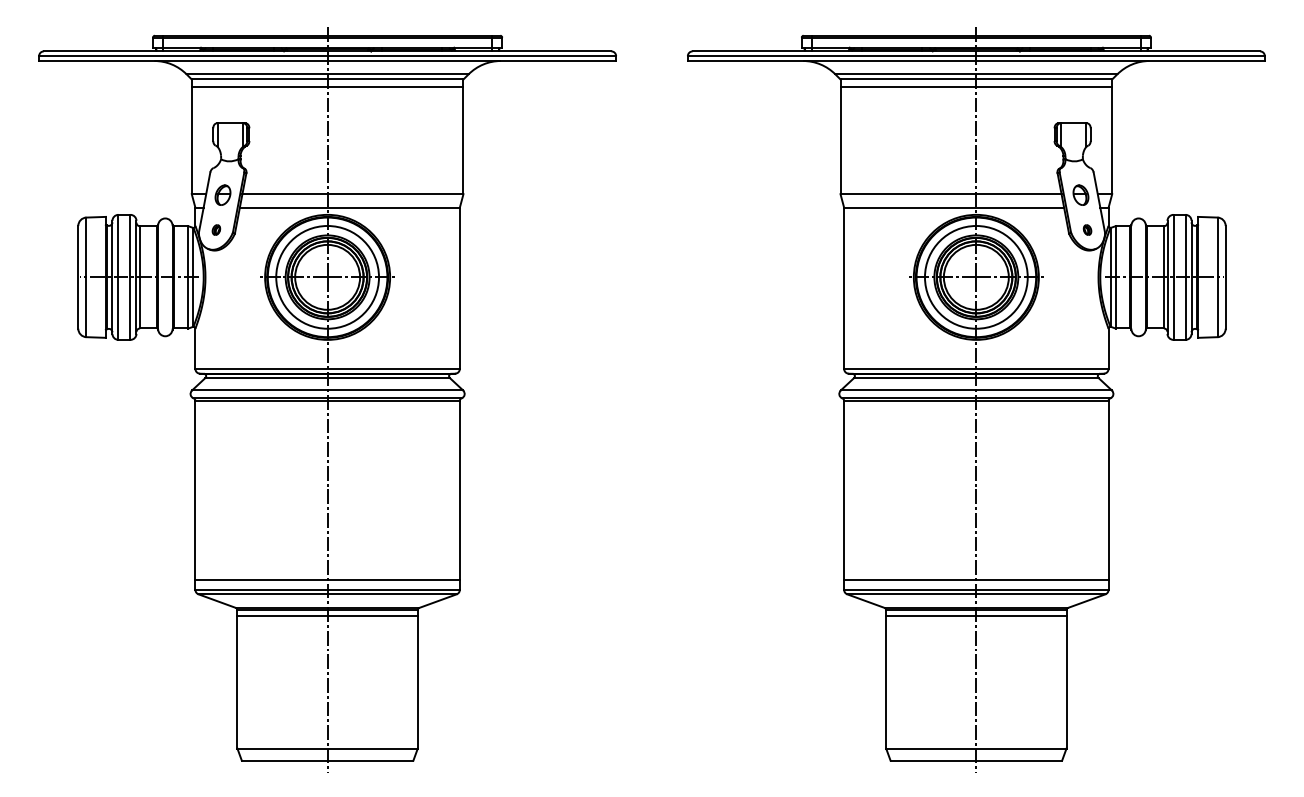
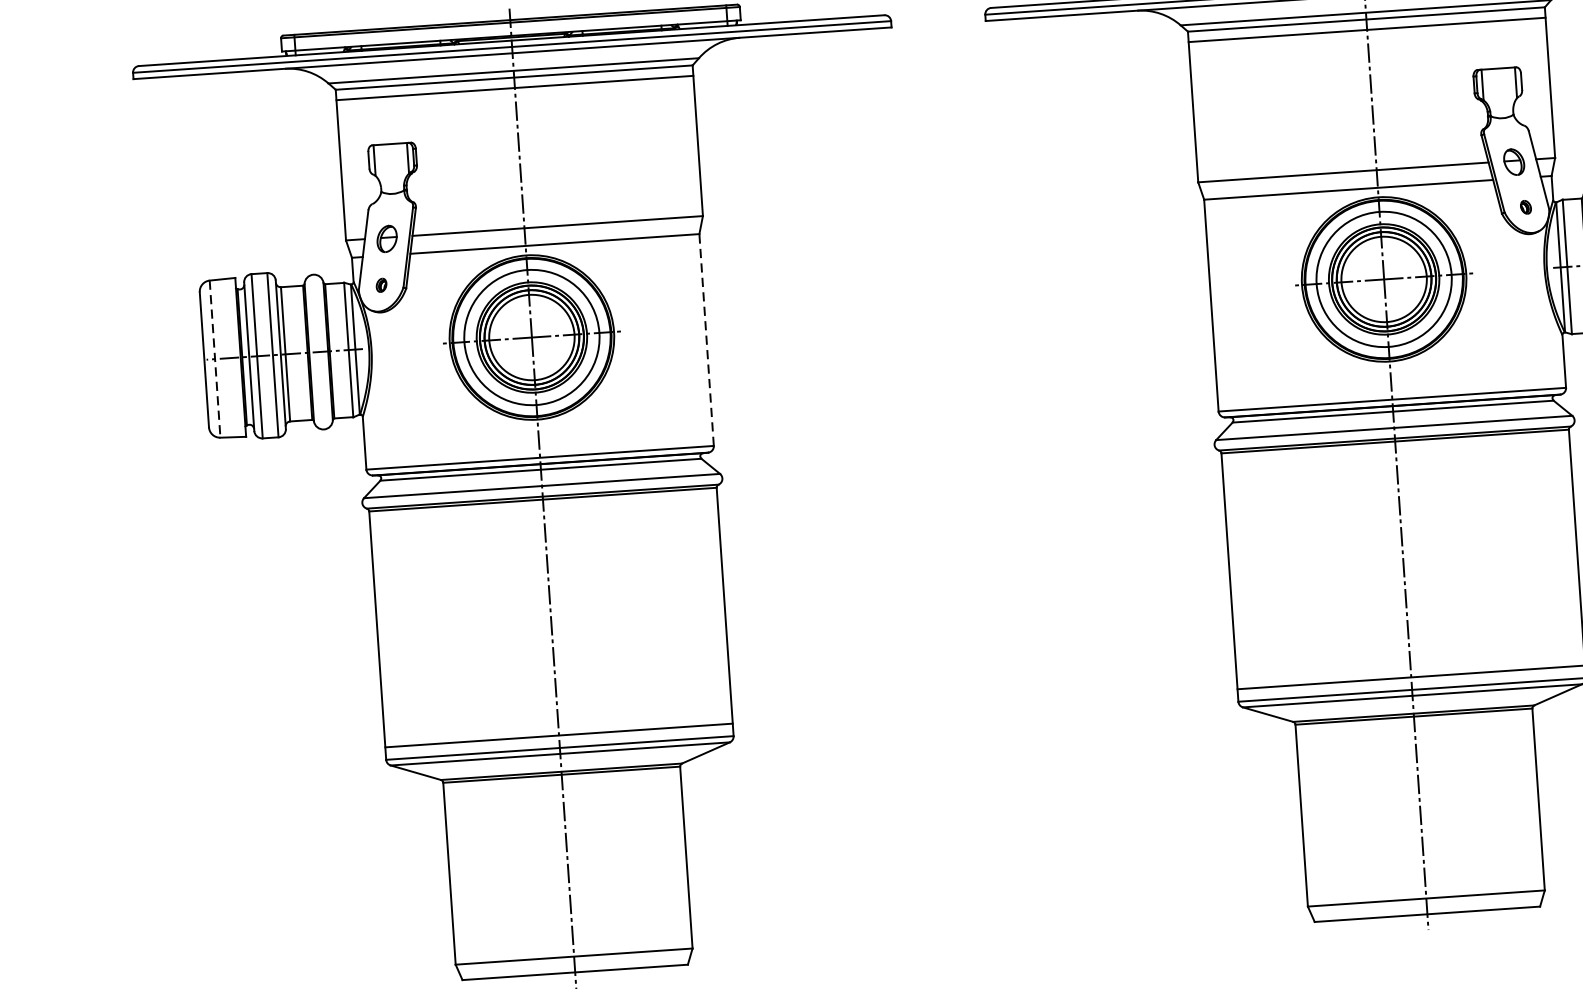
line: (86, 277) -> (215, 359), solid -> dashed
line: (459, 288) -> (706, 340), solid -> dashed
line: (327, 616) -> (562, 783), removed
line: (976, 616) -> (1414, 724), removed

